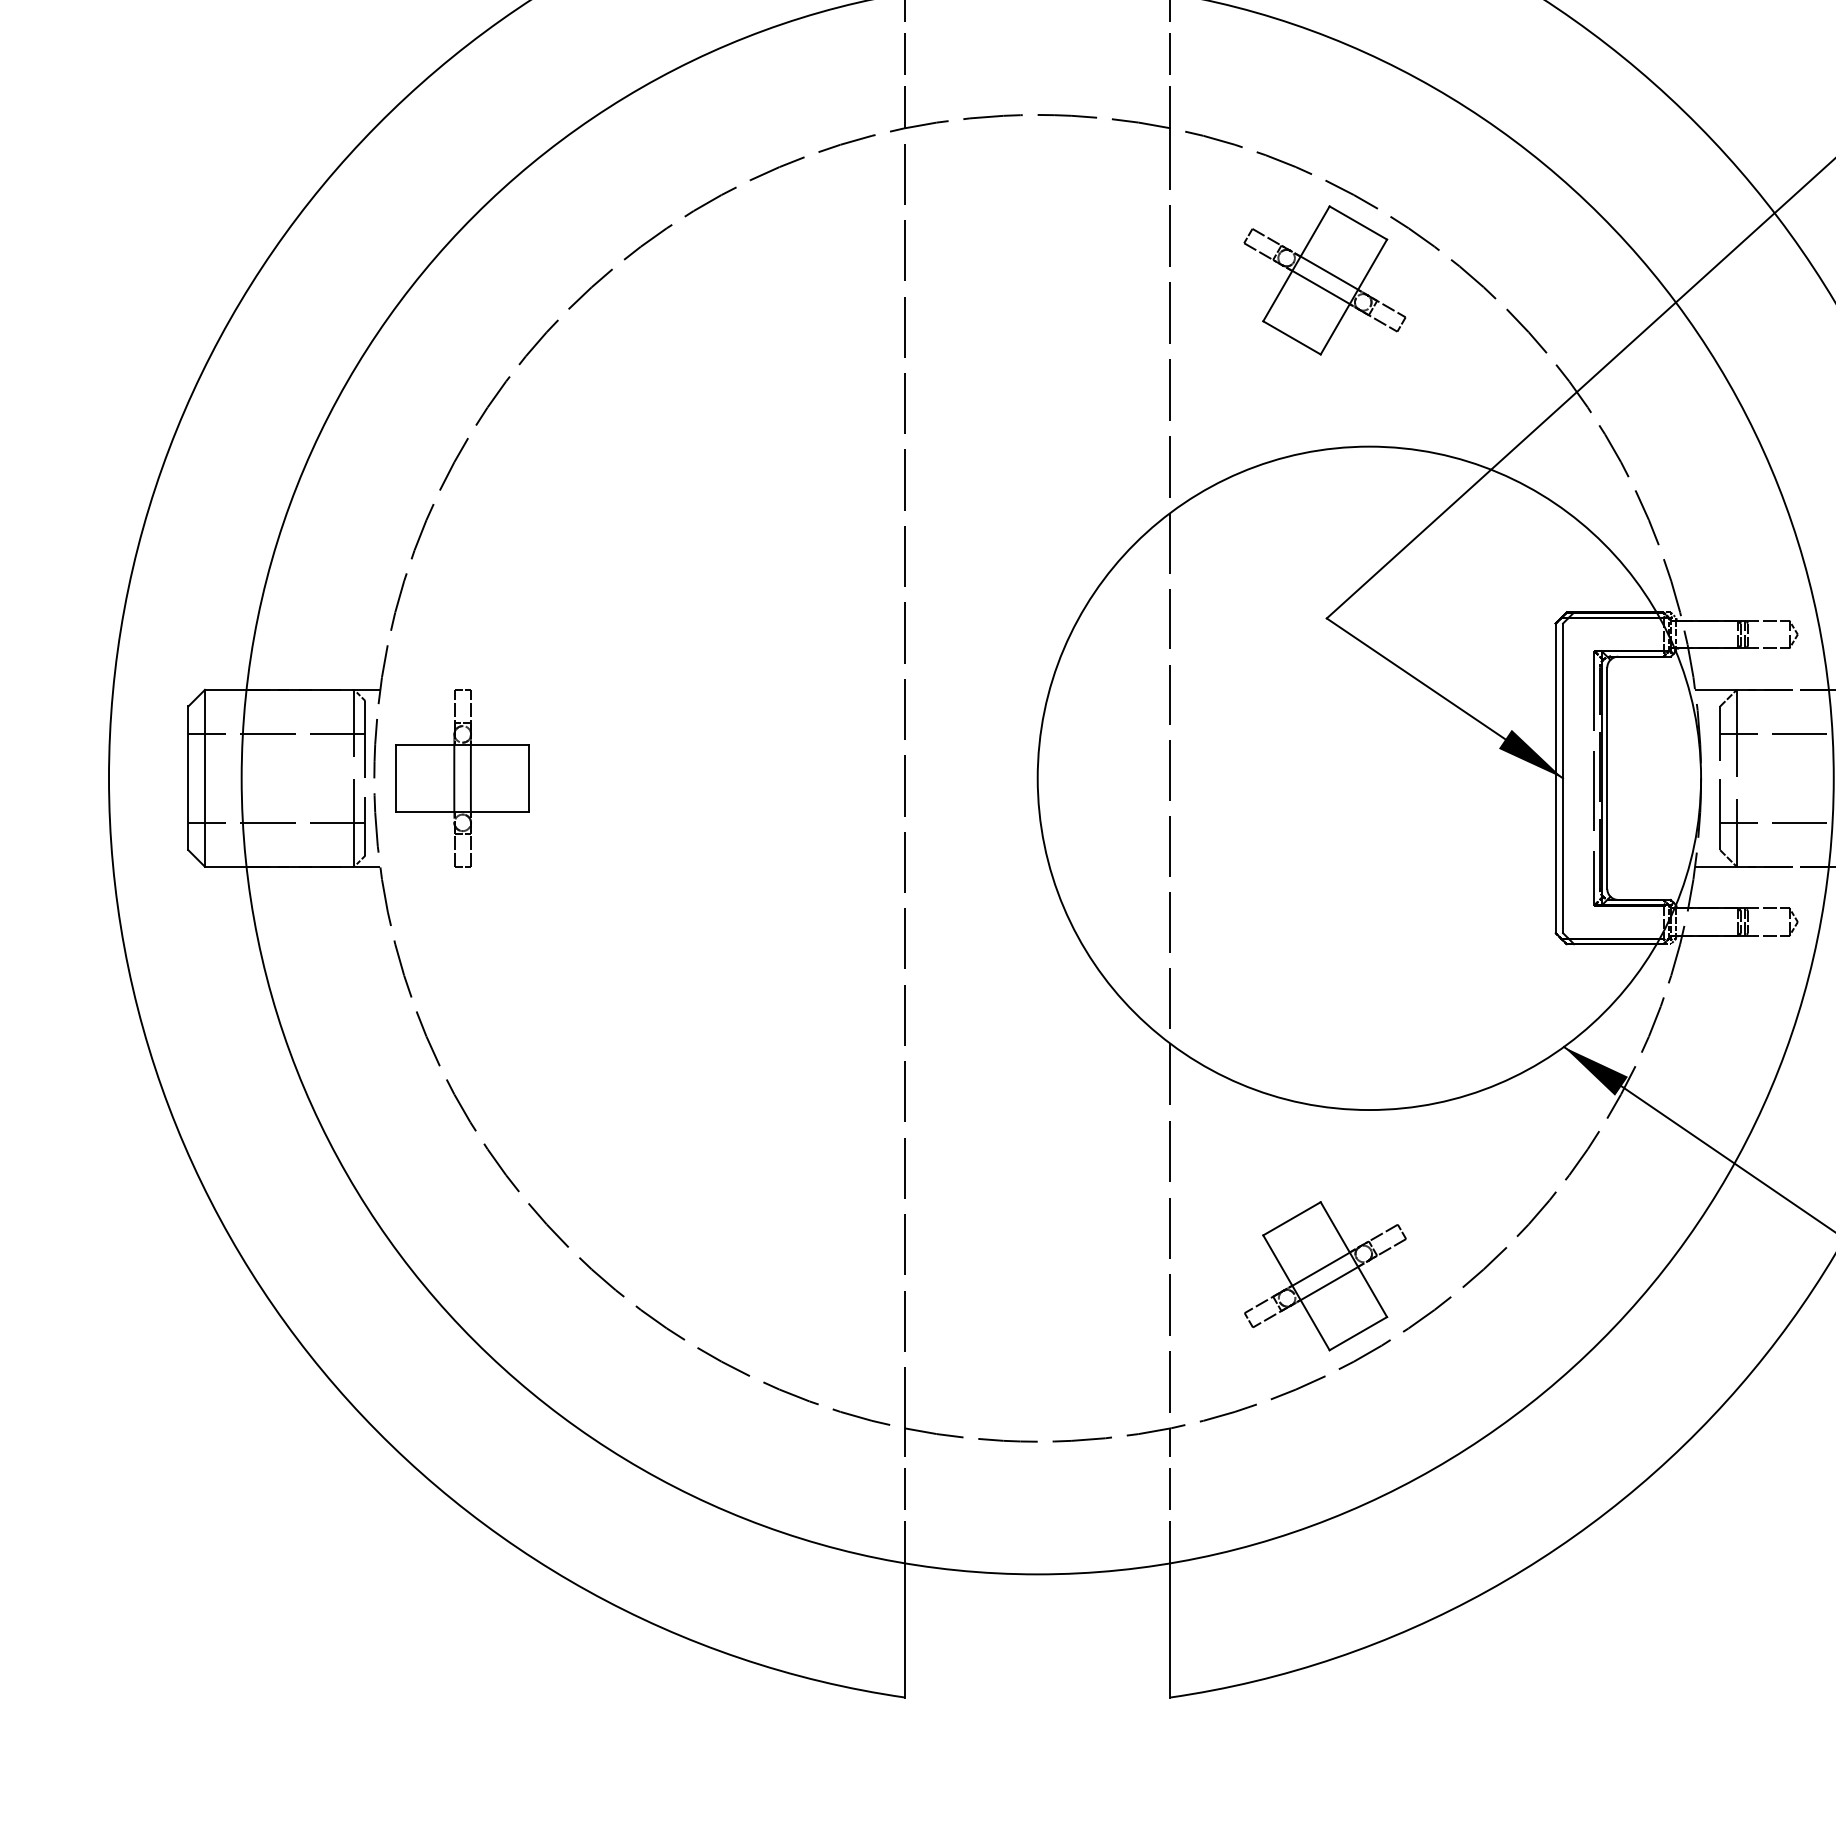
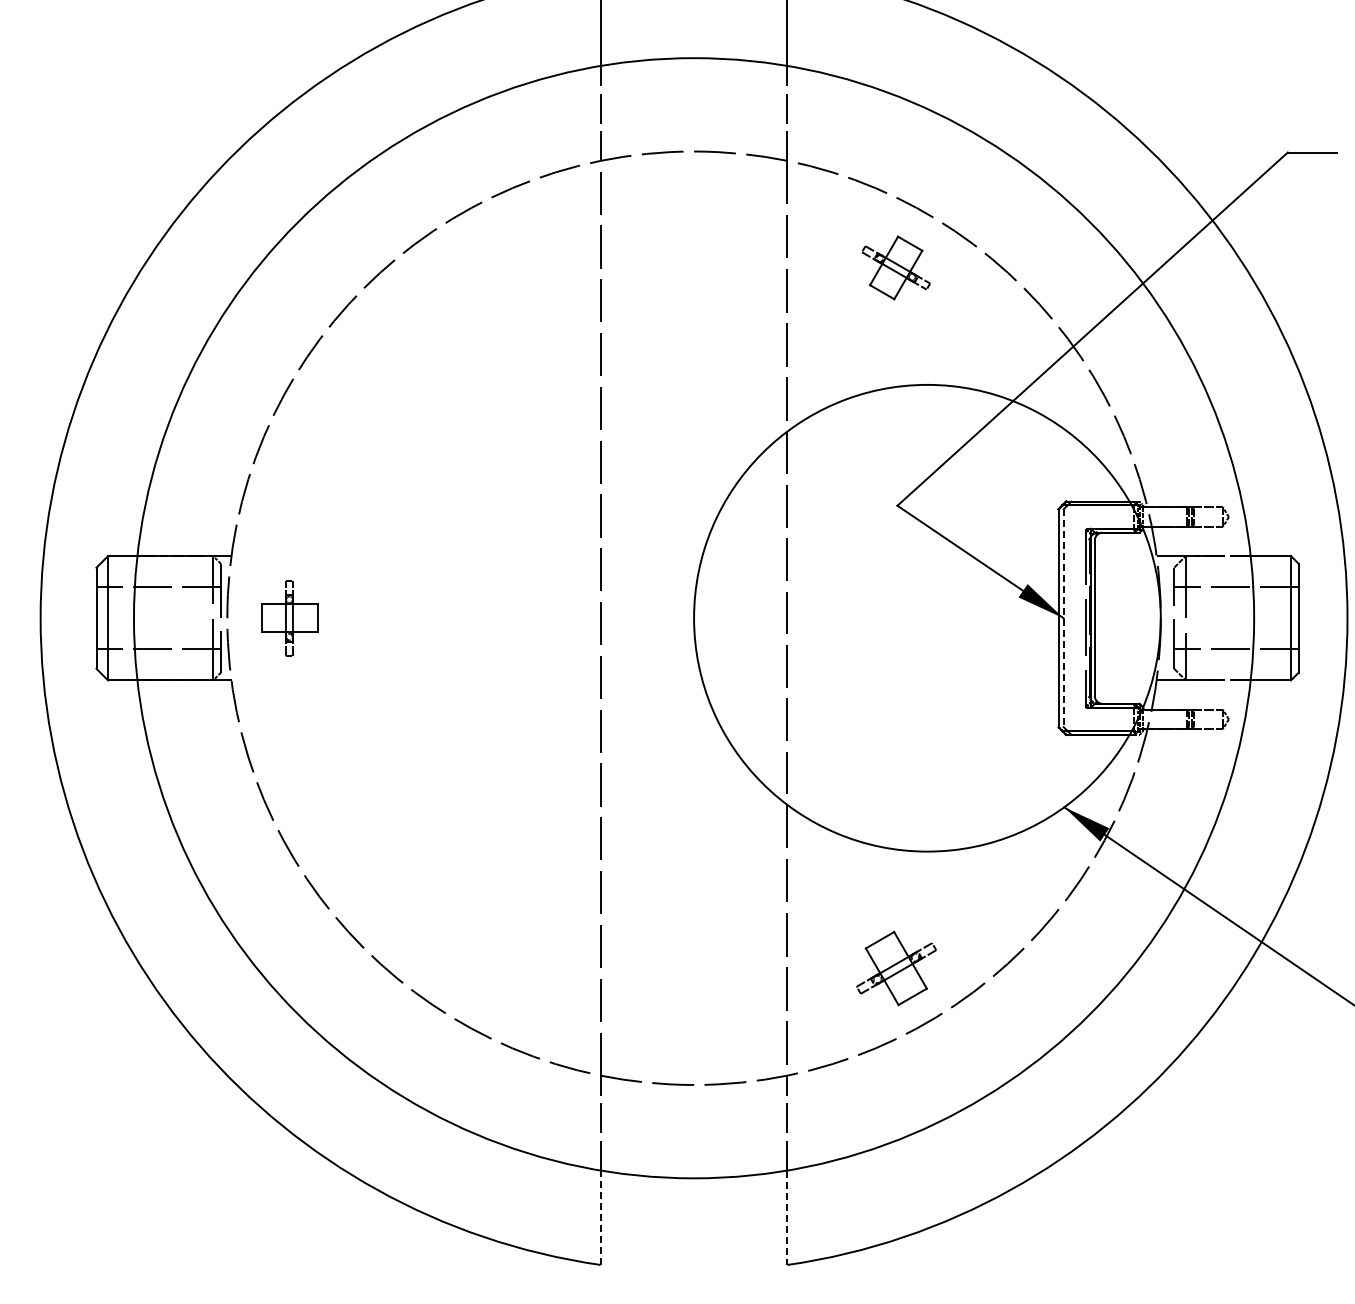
part: (1324, 279) -> (895, 267), size x0.6
part: (462, 778) -> (289, 618), size x0.6
line: (1562, 778) -> (1063, 618), solid -> dashed
part: (1325, 1276) -> (896, 968), size x0.7
line: (904, 1630) -> (600, 1217), solid -> dashed
line: (1170, 1631) -> (787, 1218), solid -> dashed

